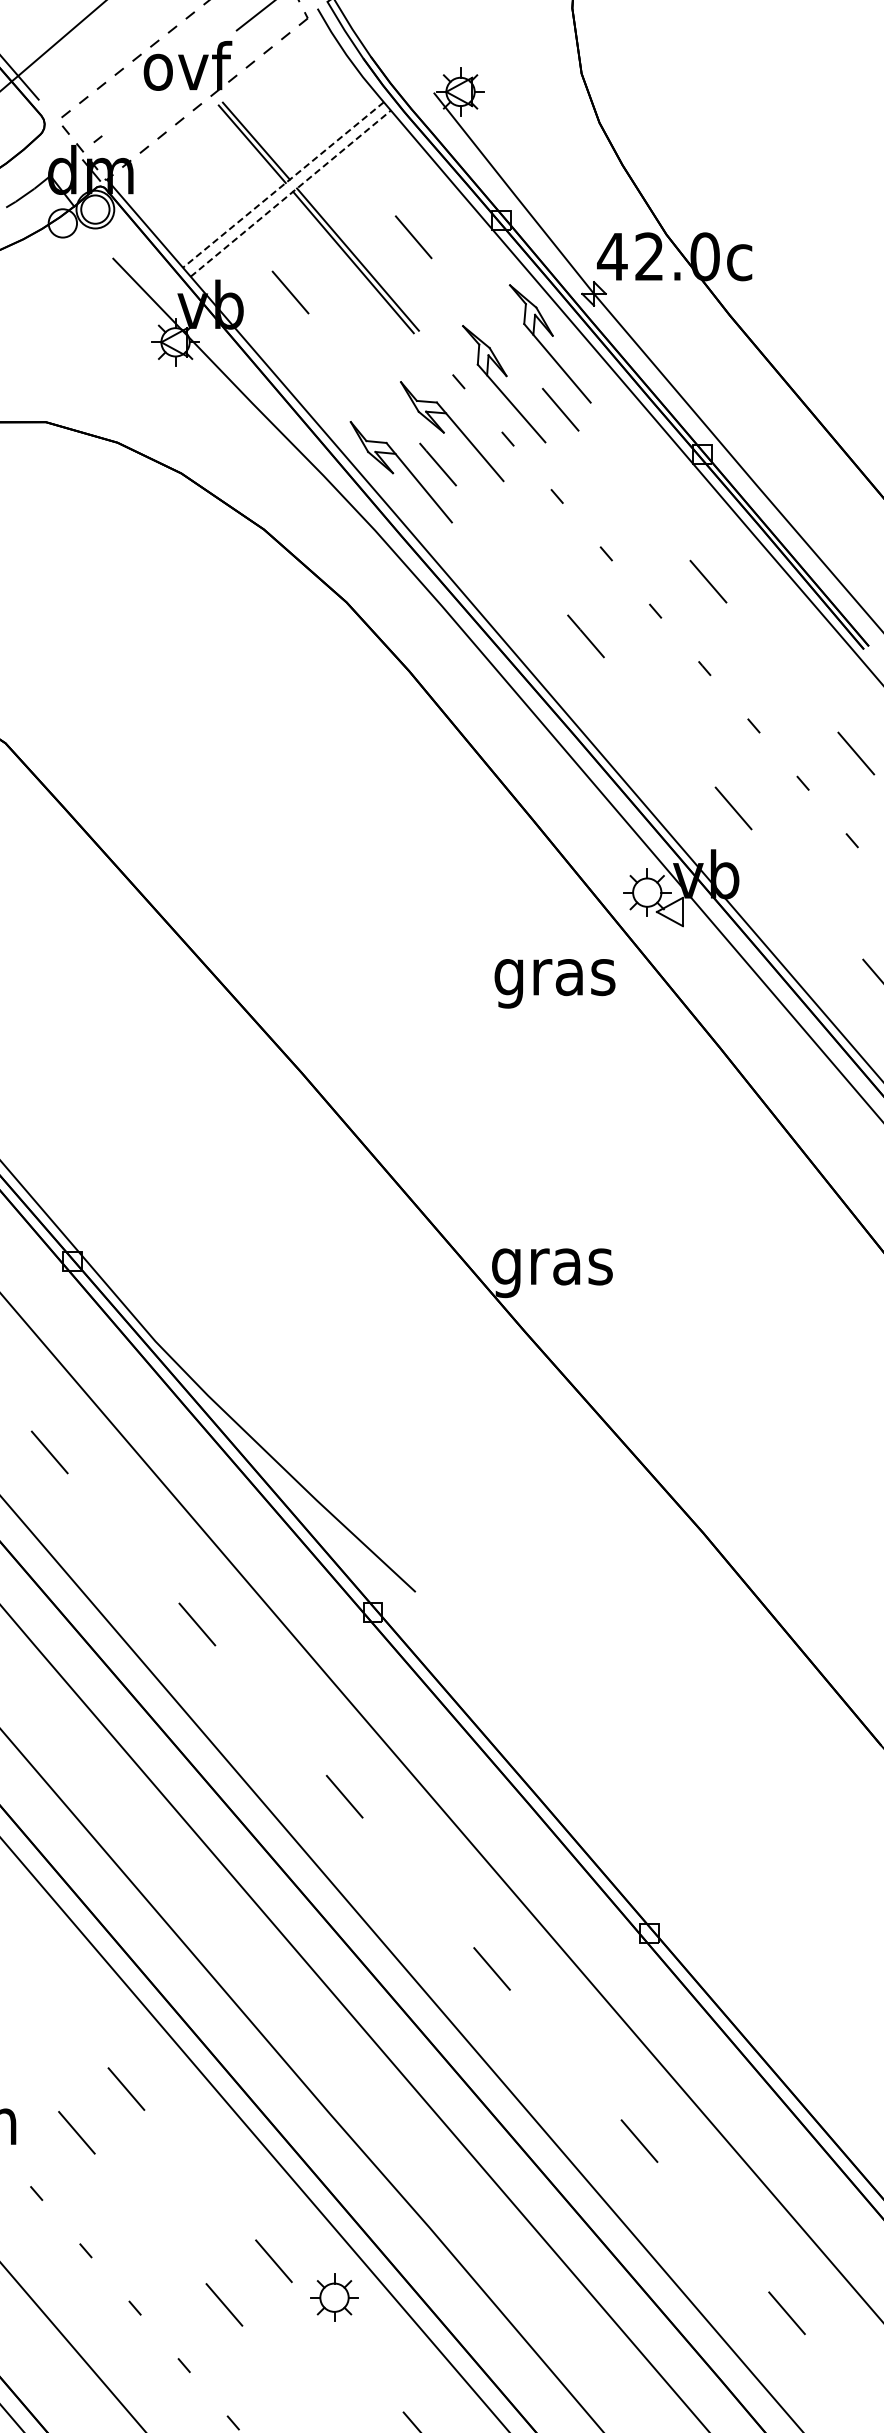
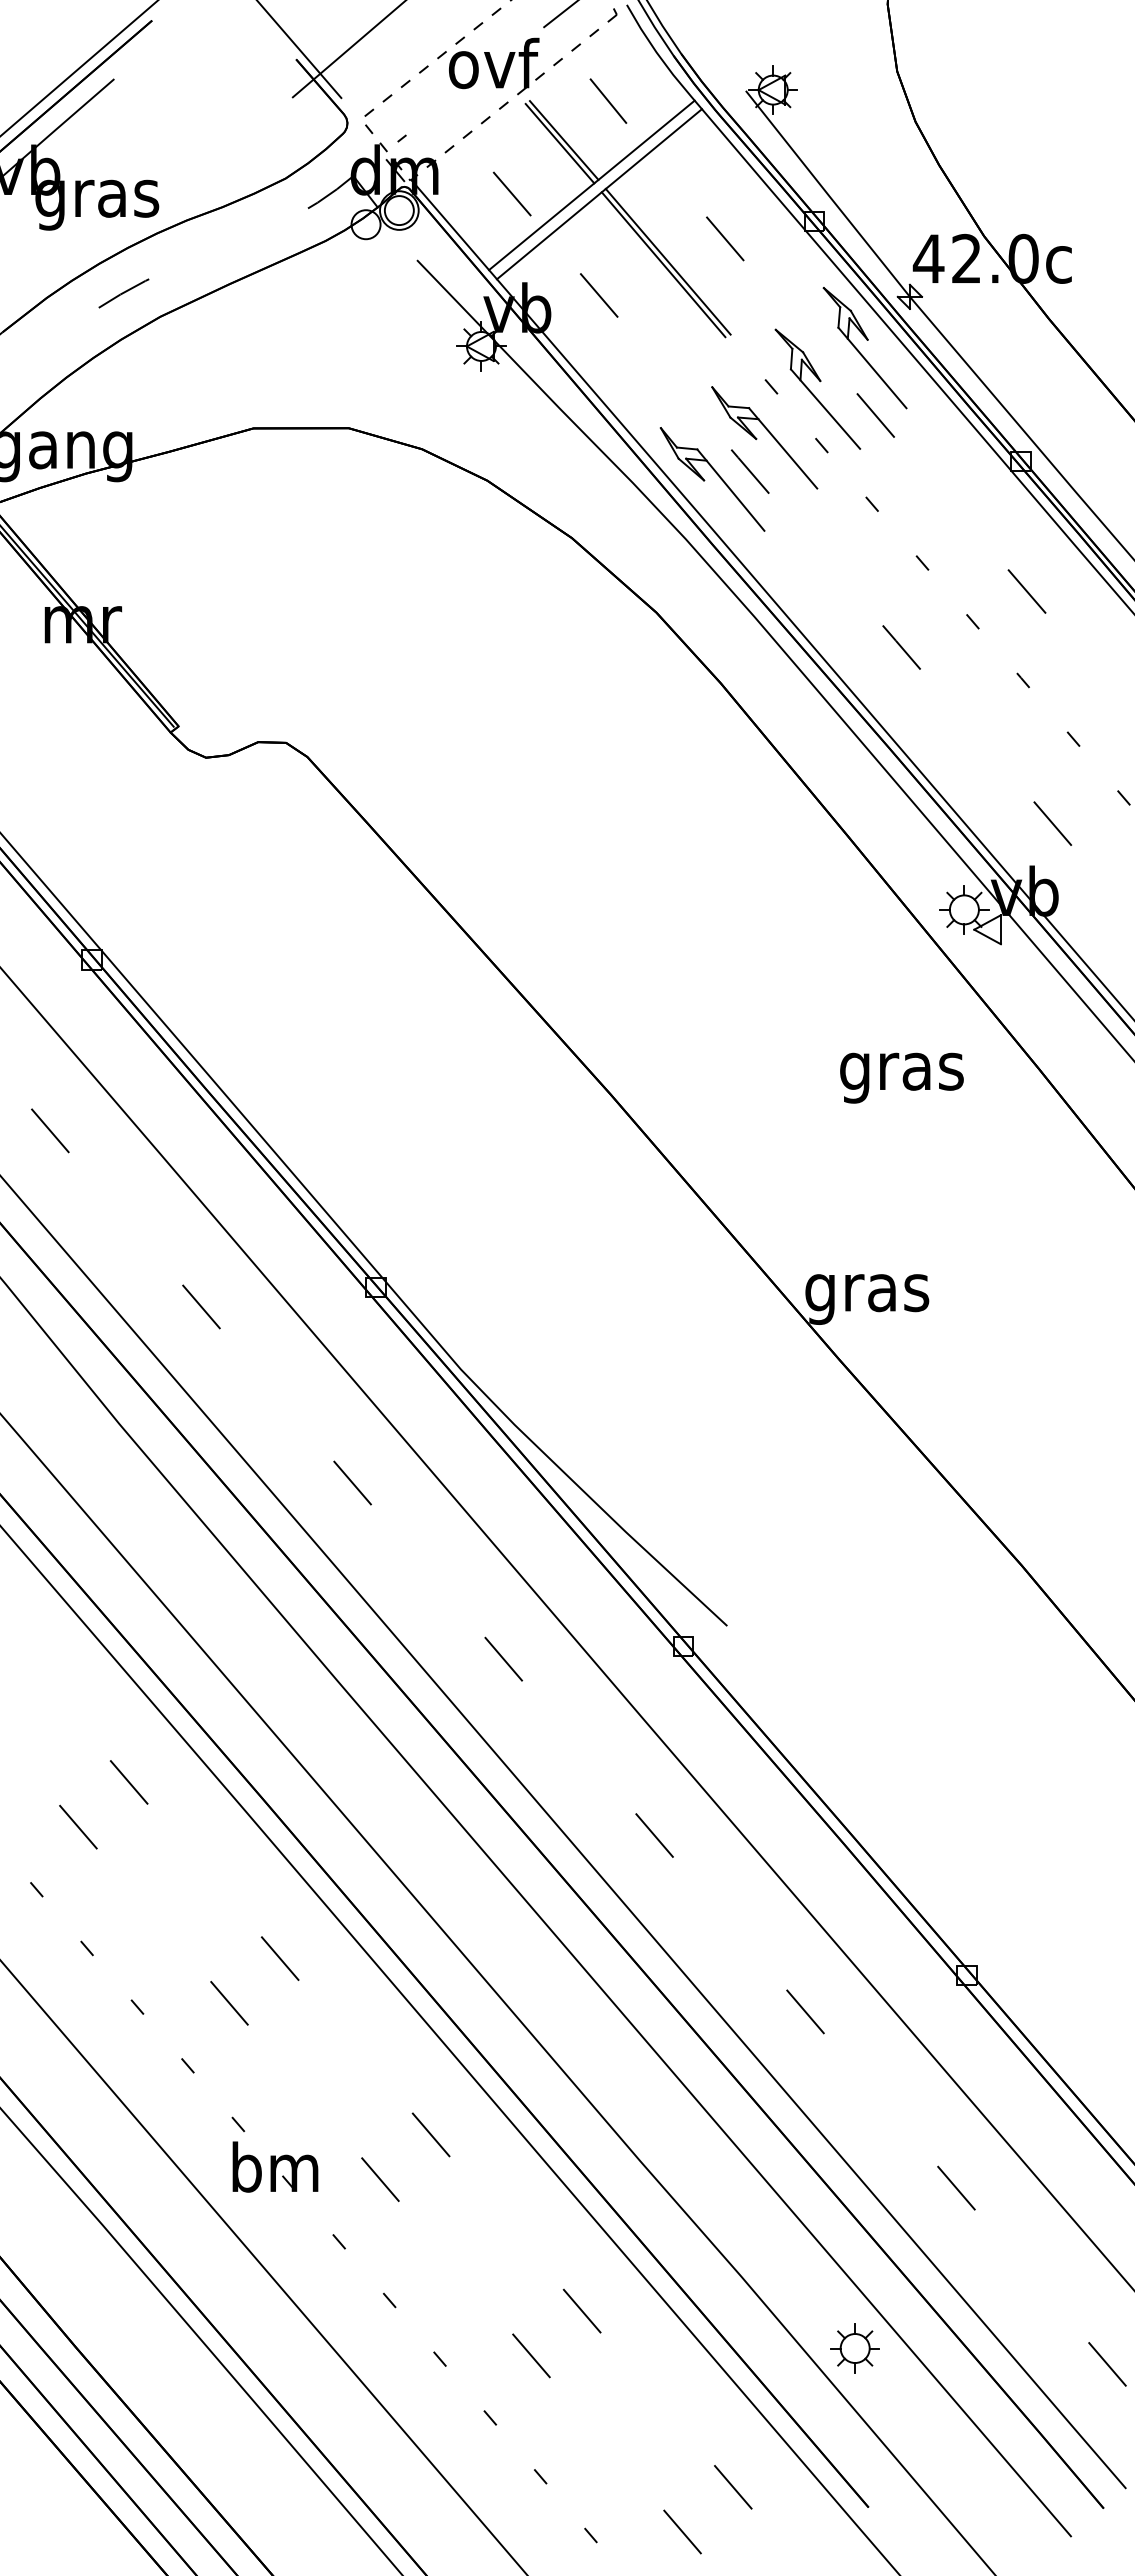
line: (299, 103) -> (608, 101), added
line: (283, 185) -> (591, 185), dashed -> solid
line: (204, 192) -> (511, 193), added
line: (290, 192) -> (599, 193), dashed -> solid
text: (554, 983) -> (901, 1077), moved
part: (333, 2297) -> (854, 2348), moved

